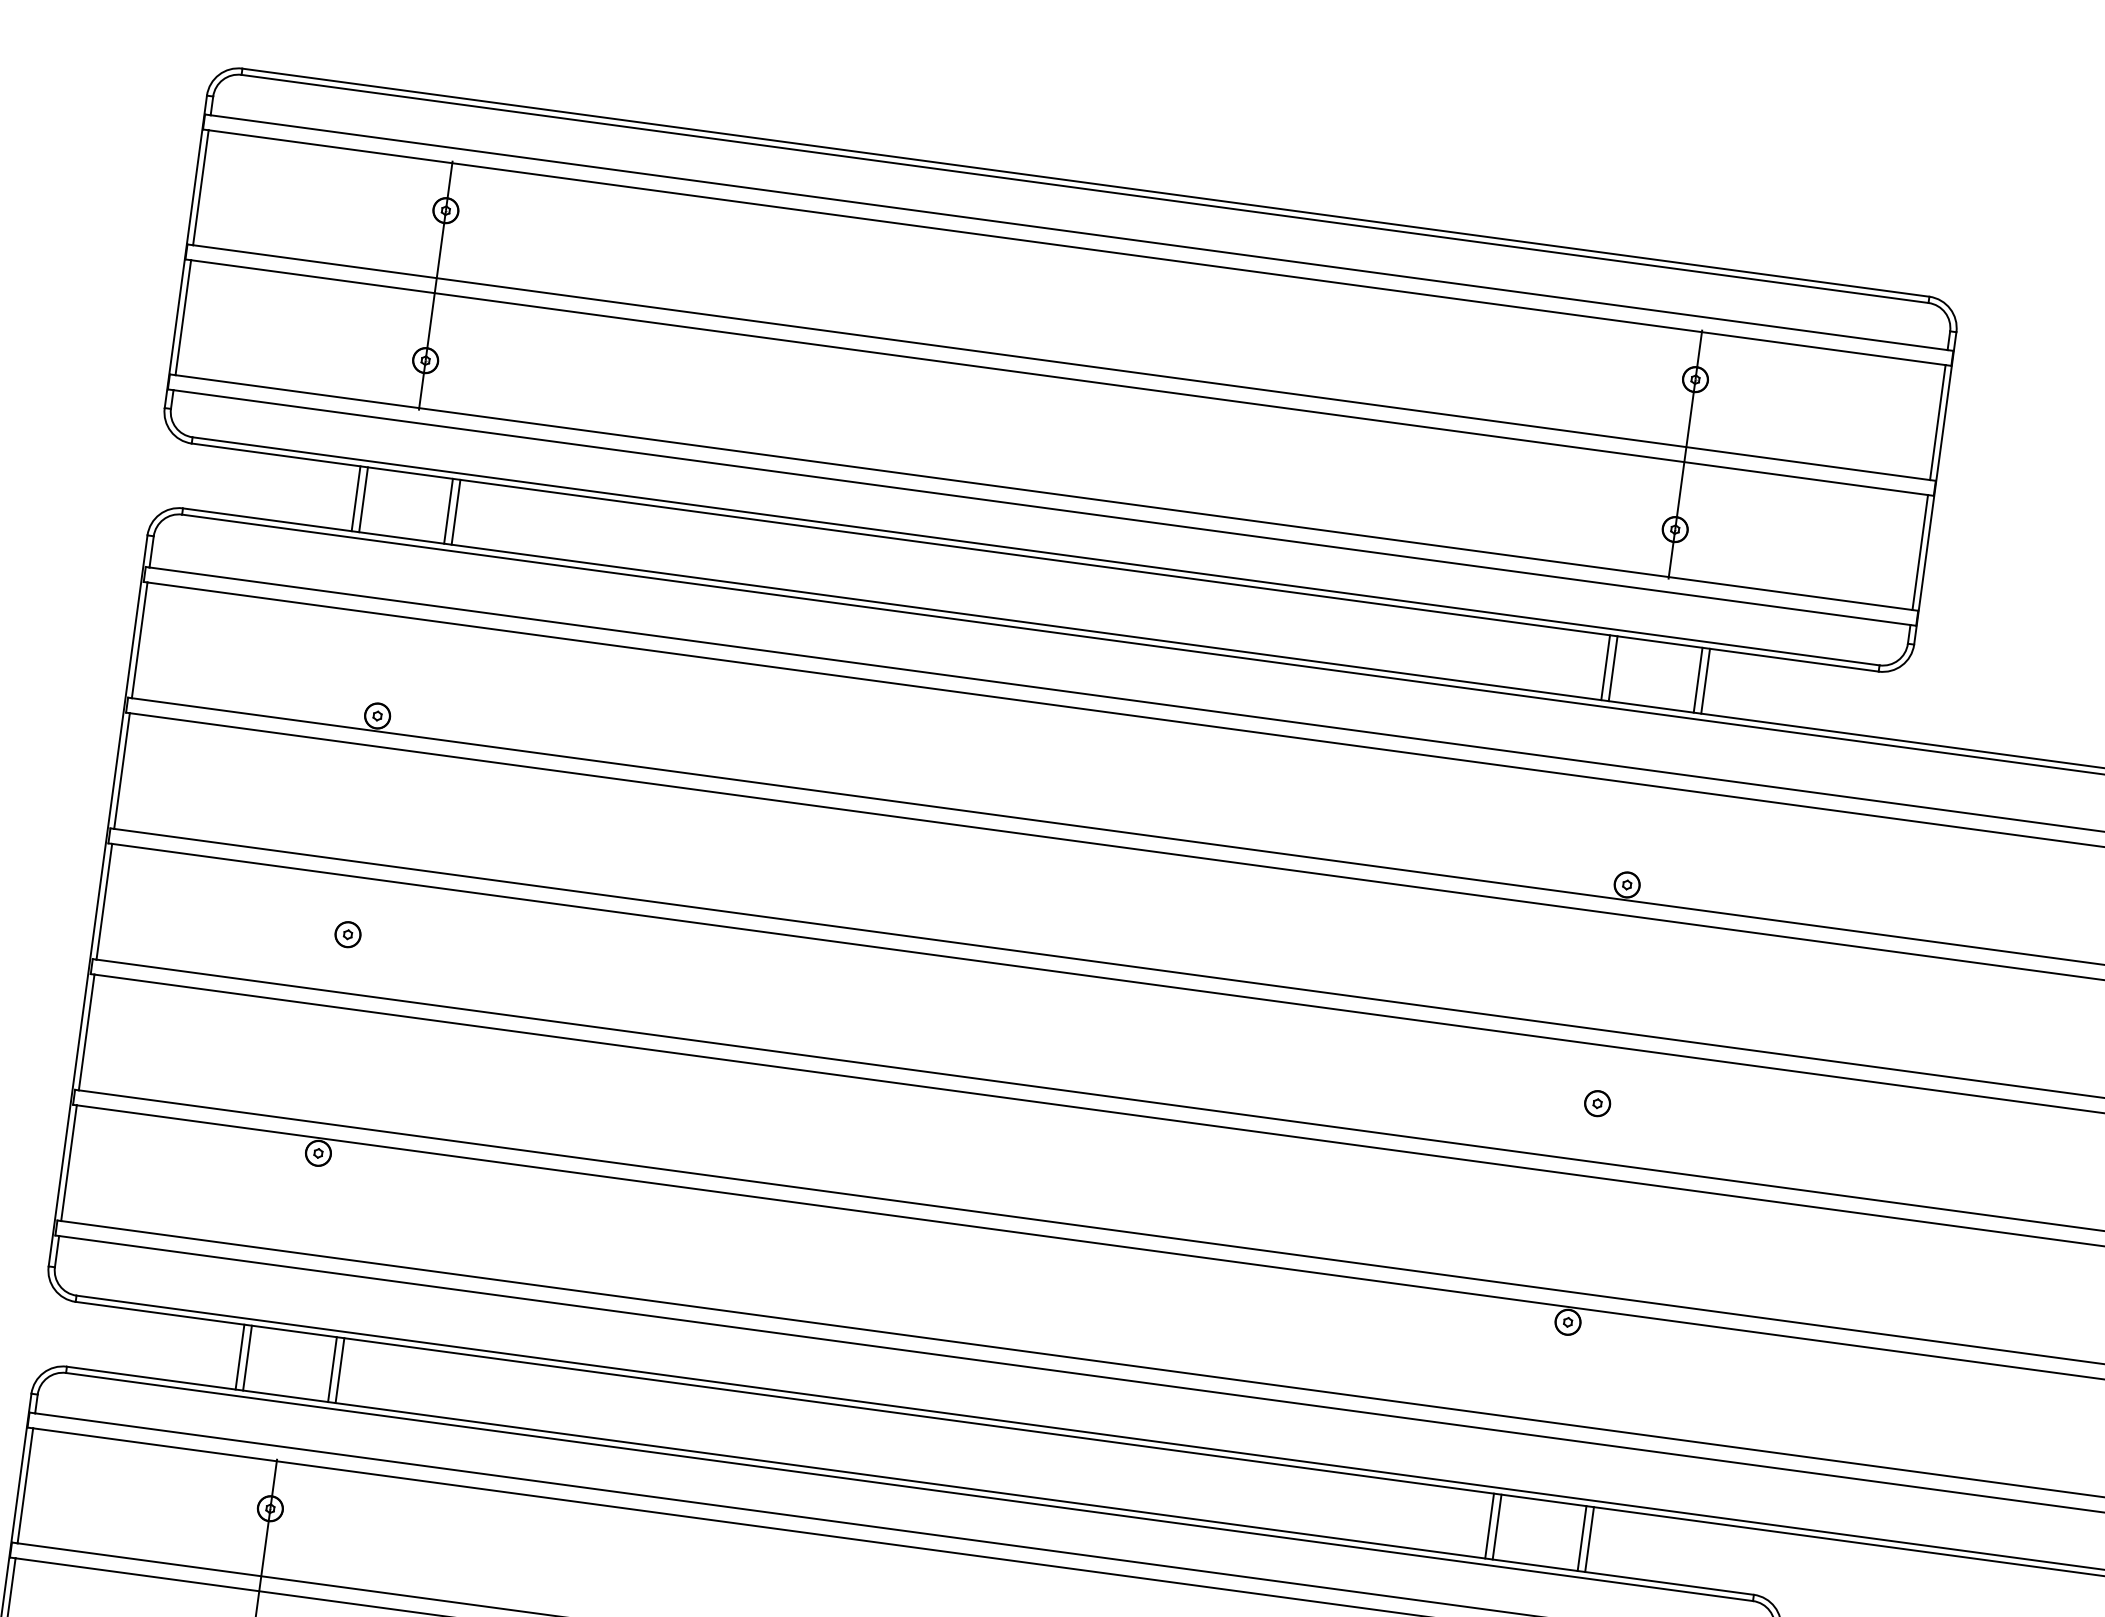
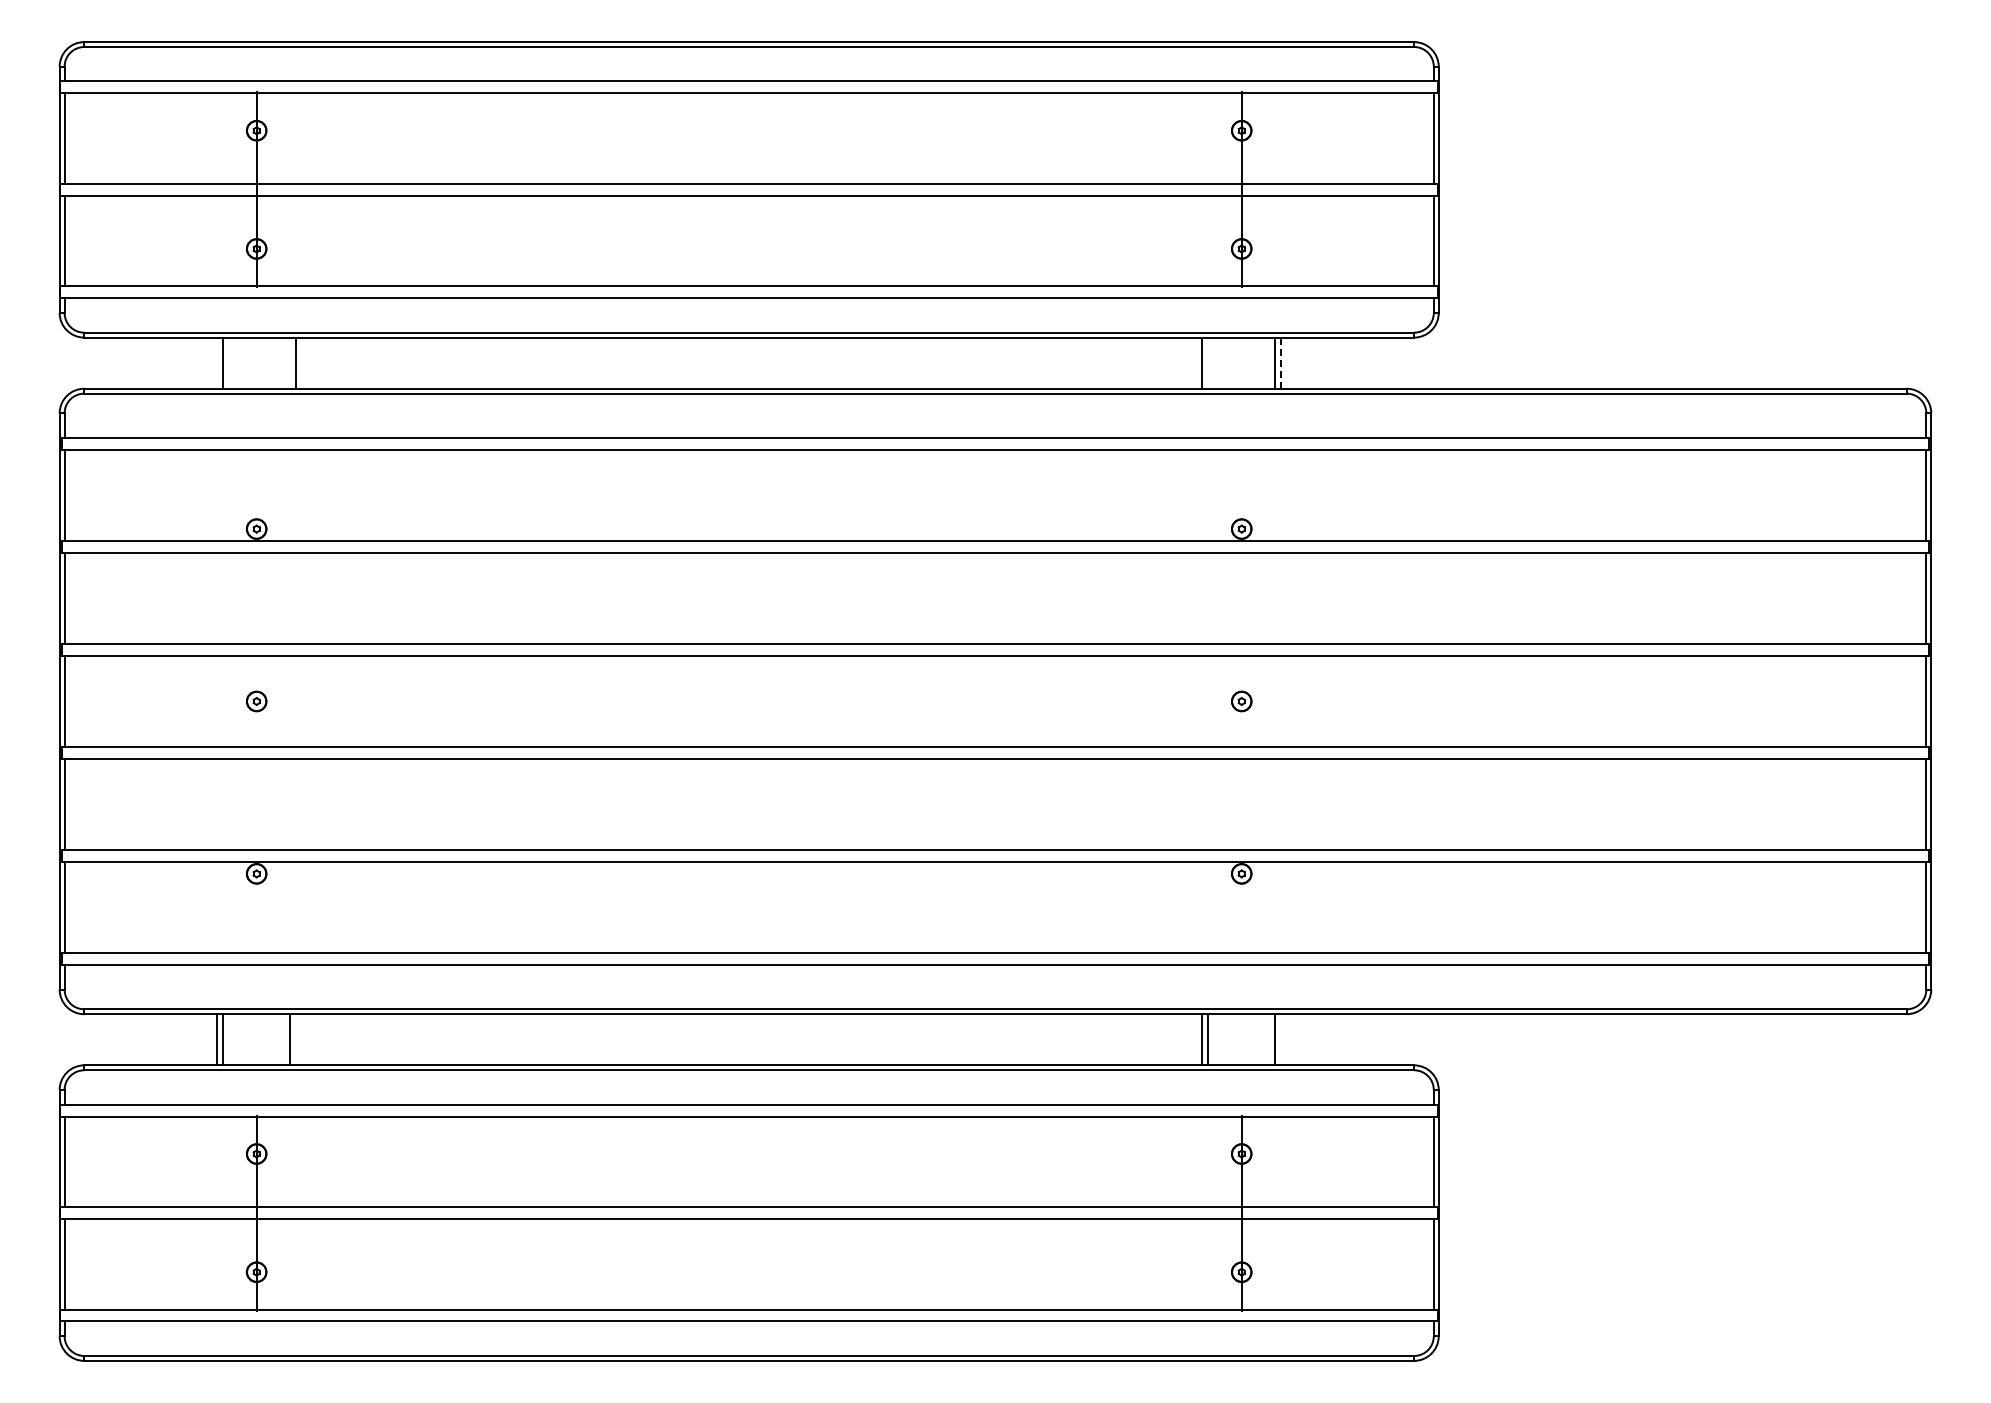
line: (356, 497) -> (217, 362), removed
line: (449, 510) -> (290, 362), removed
line: (1613, 667) -> (1208, 362), removed
line: (1706, 681) -> (1281, 363), solid -> dashed
line: (340, 1370) -> (296, 1039), removed
line: (1590, 1539) -> (1281, 1039), removed

